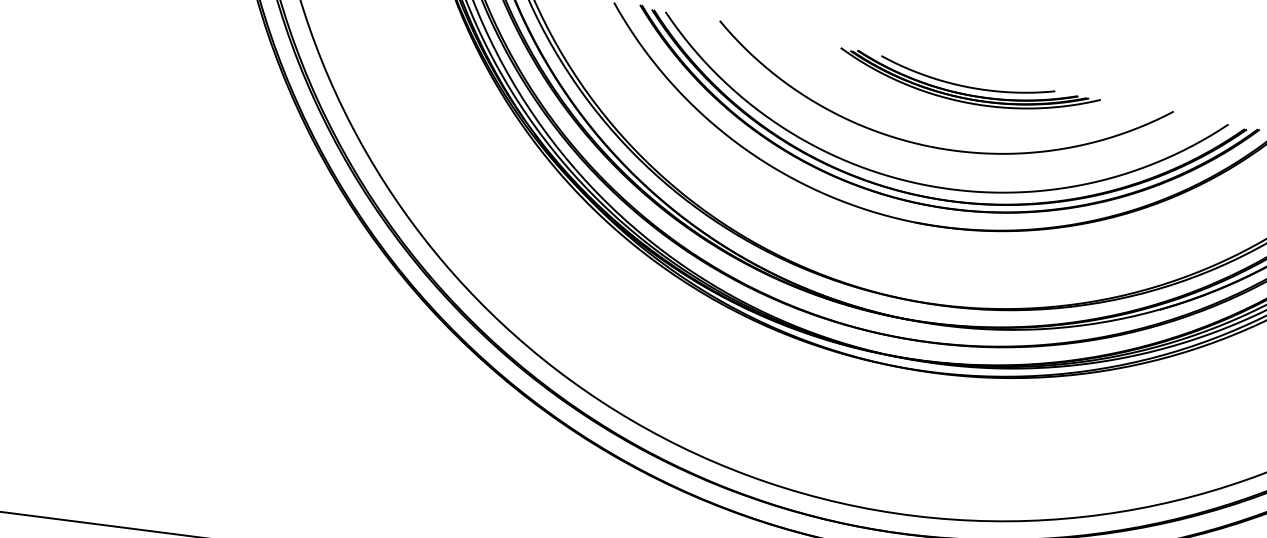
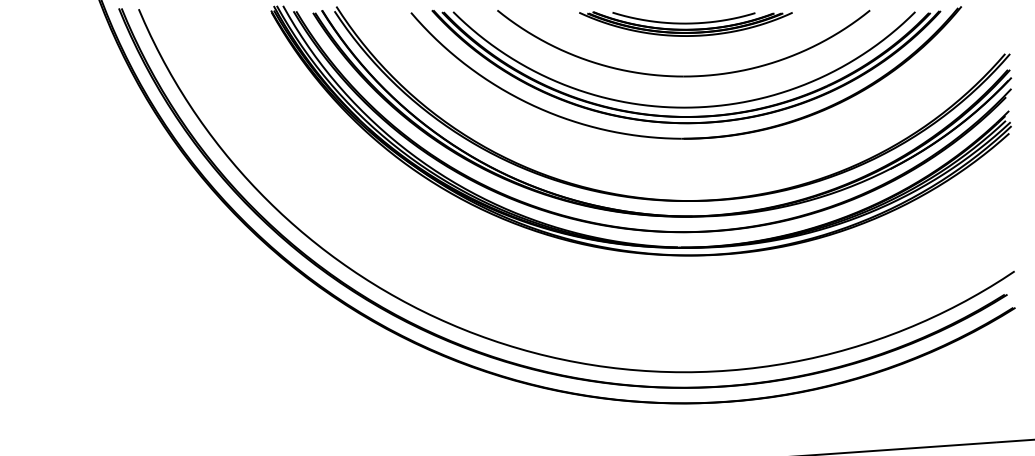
part: (967, 86) -> (685, 23), moved

